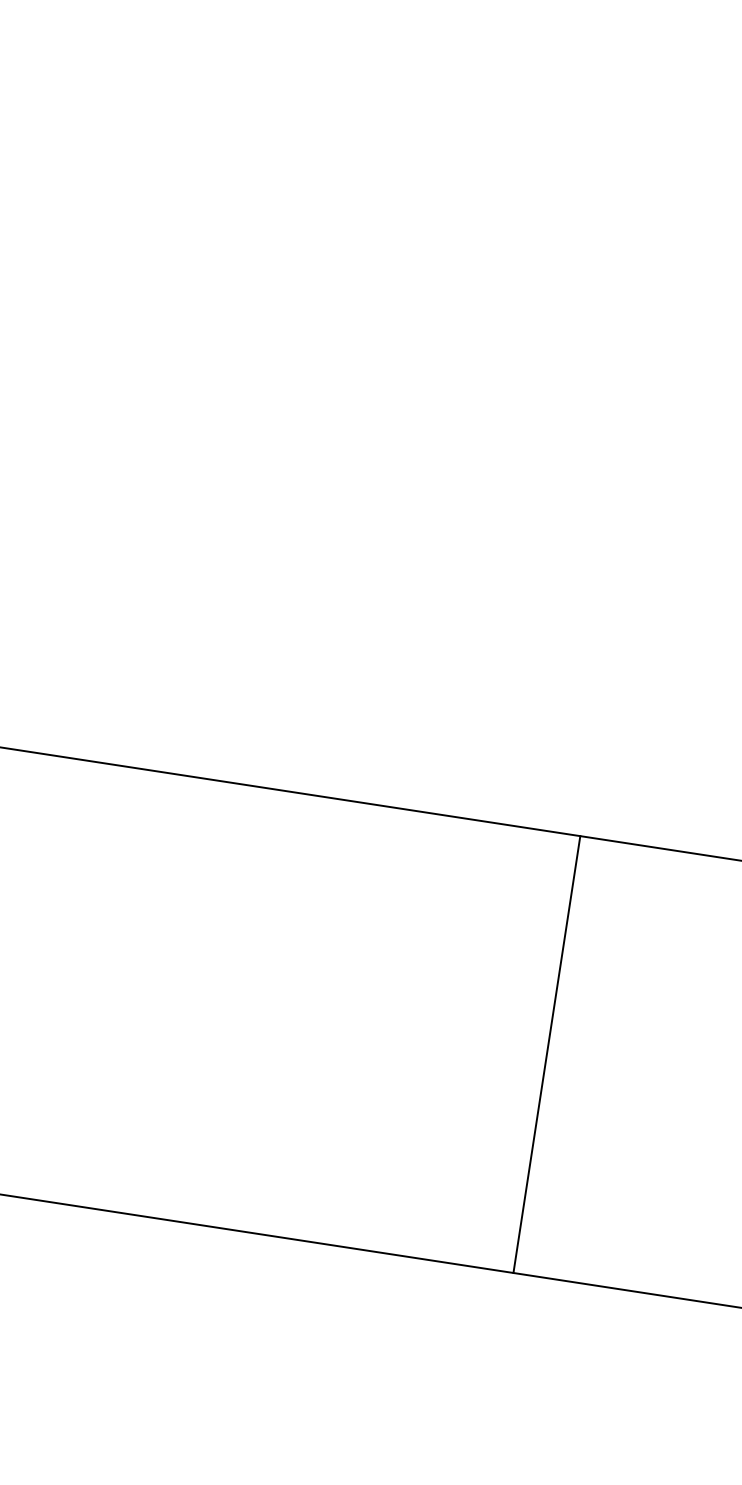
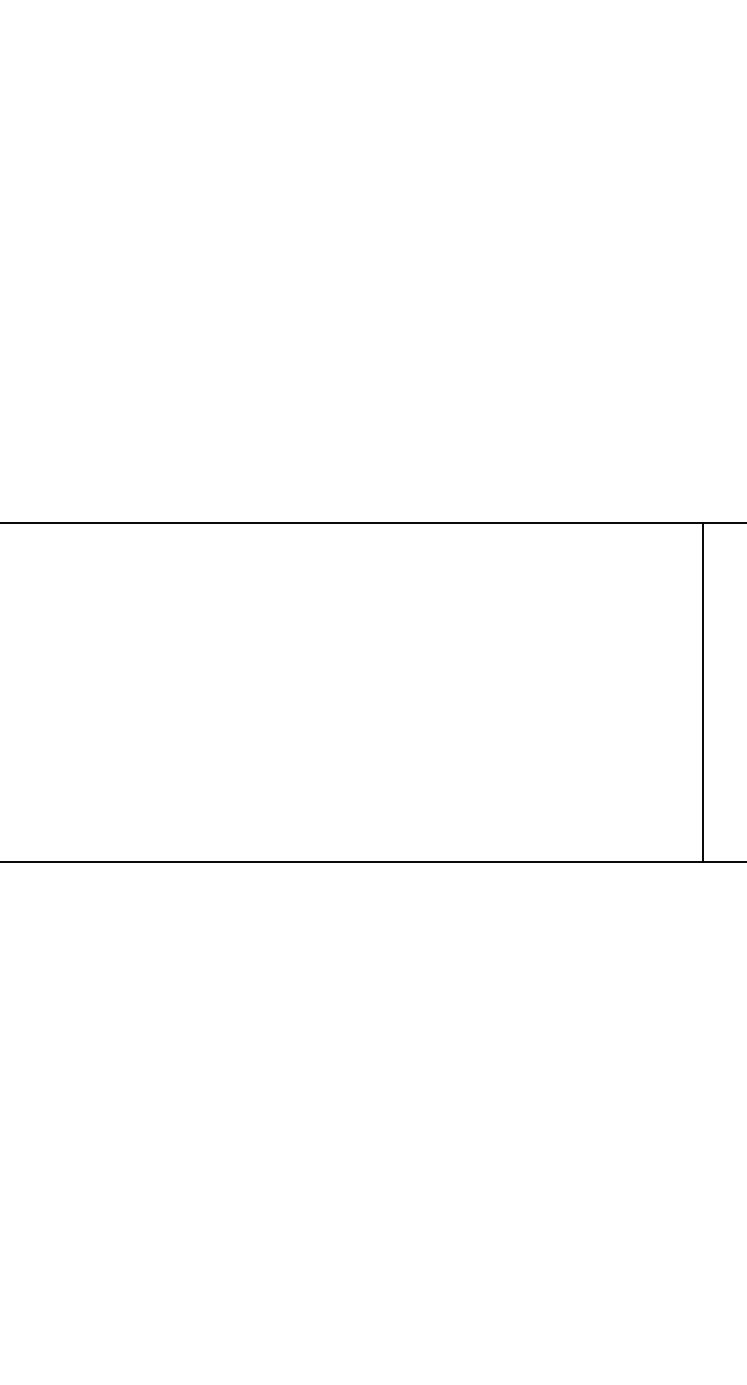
line: (547, 1054) -> (703, 692), moved

